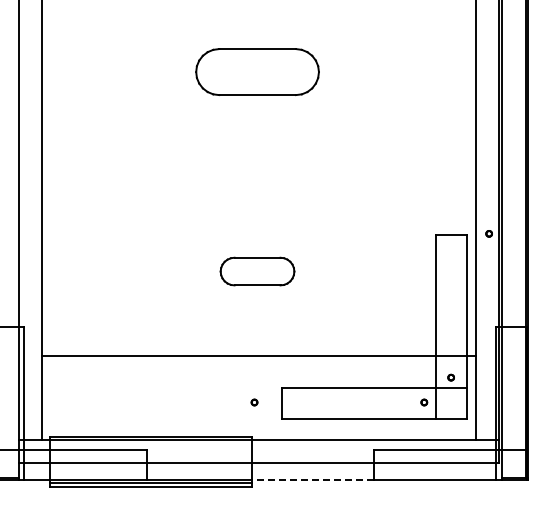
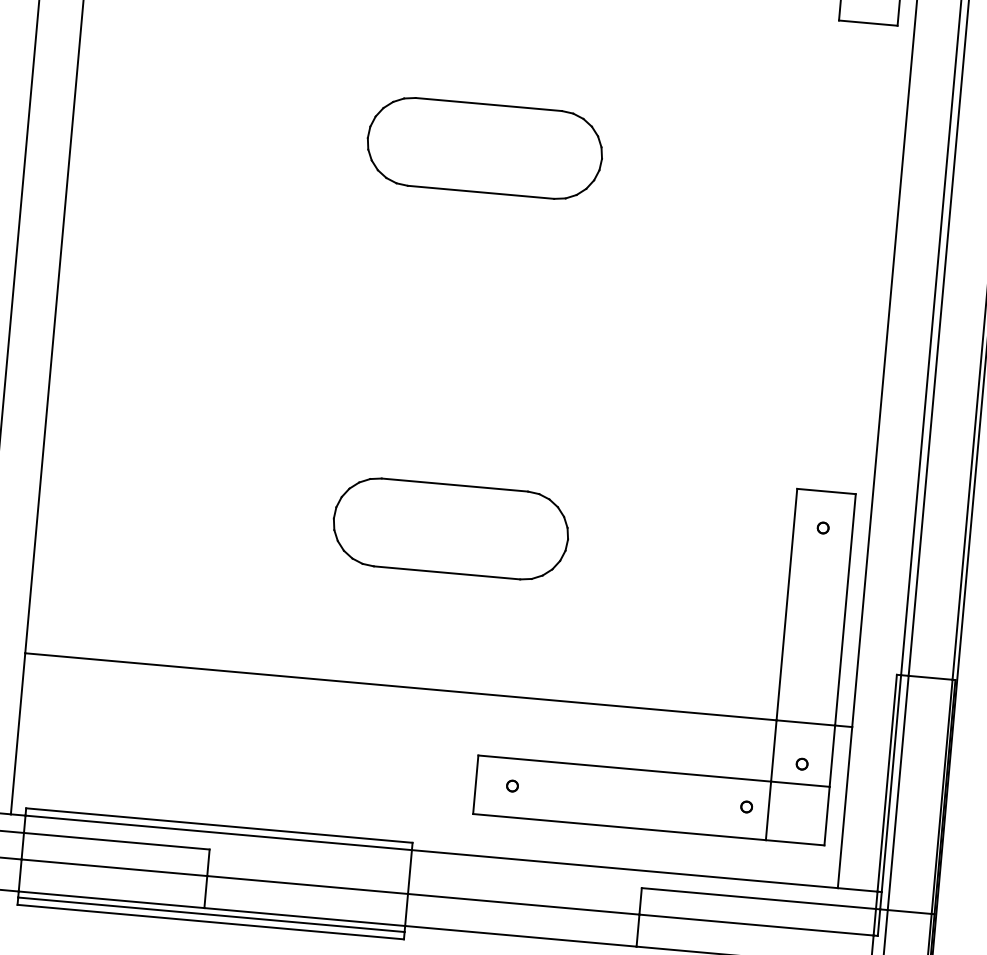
part: (488, 233) -> (822, 527), moved
part: (257, 271) -> (450, 528), size x1.67
part: (254, 402) -> (512, 786), moved
line: (312, 480) -> (520, 936), dashed -> solid

